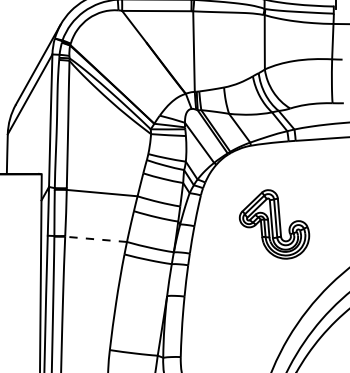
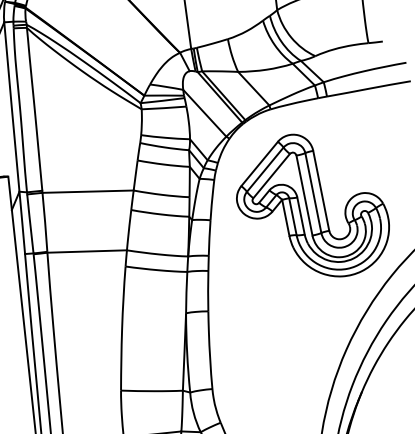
part: (274, 224) -> (312, 206), size x1.67
line: (95, 239) -> (86, 251), dashed -> solid

